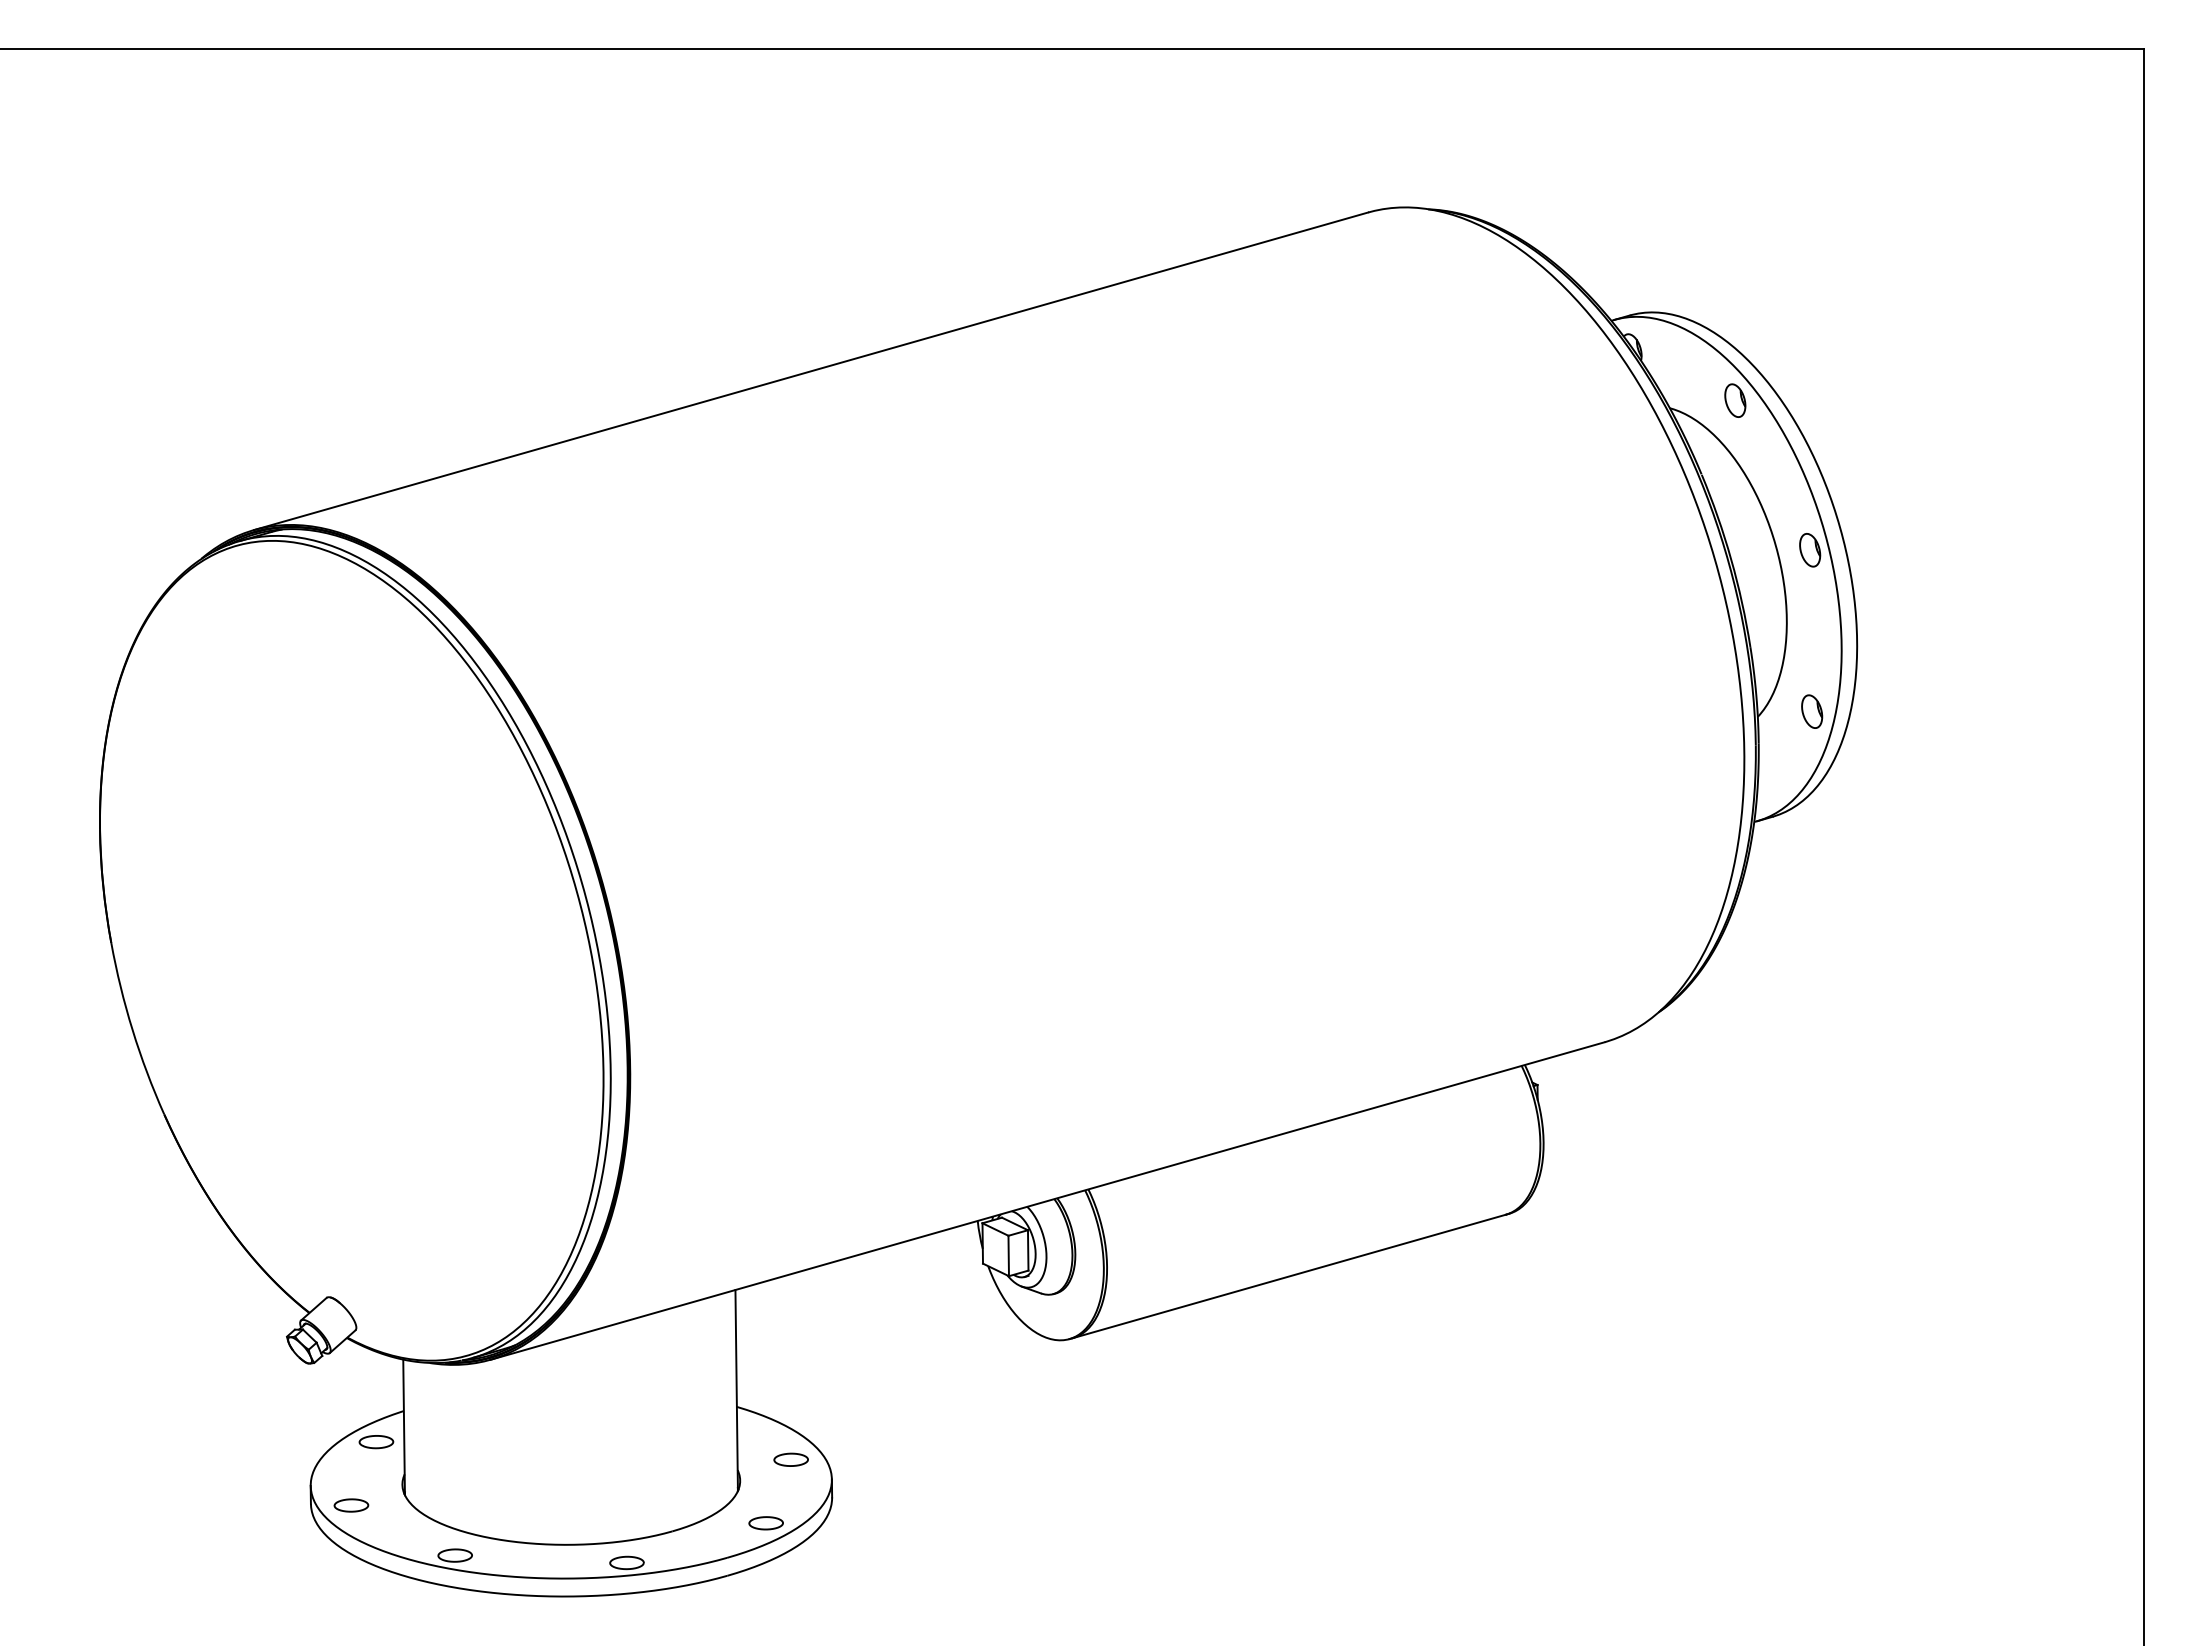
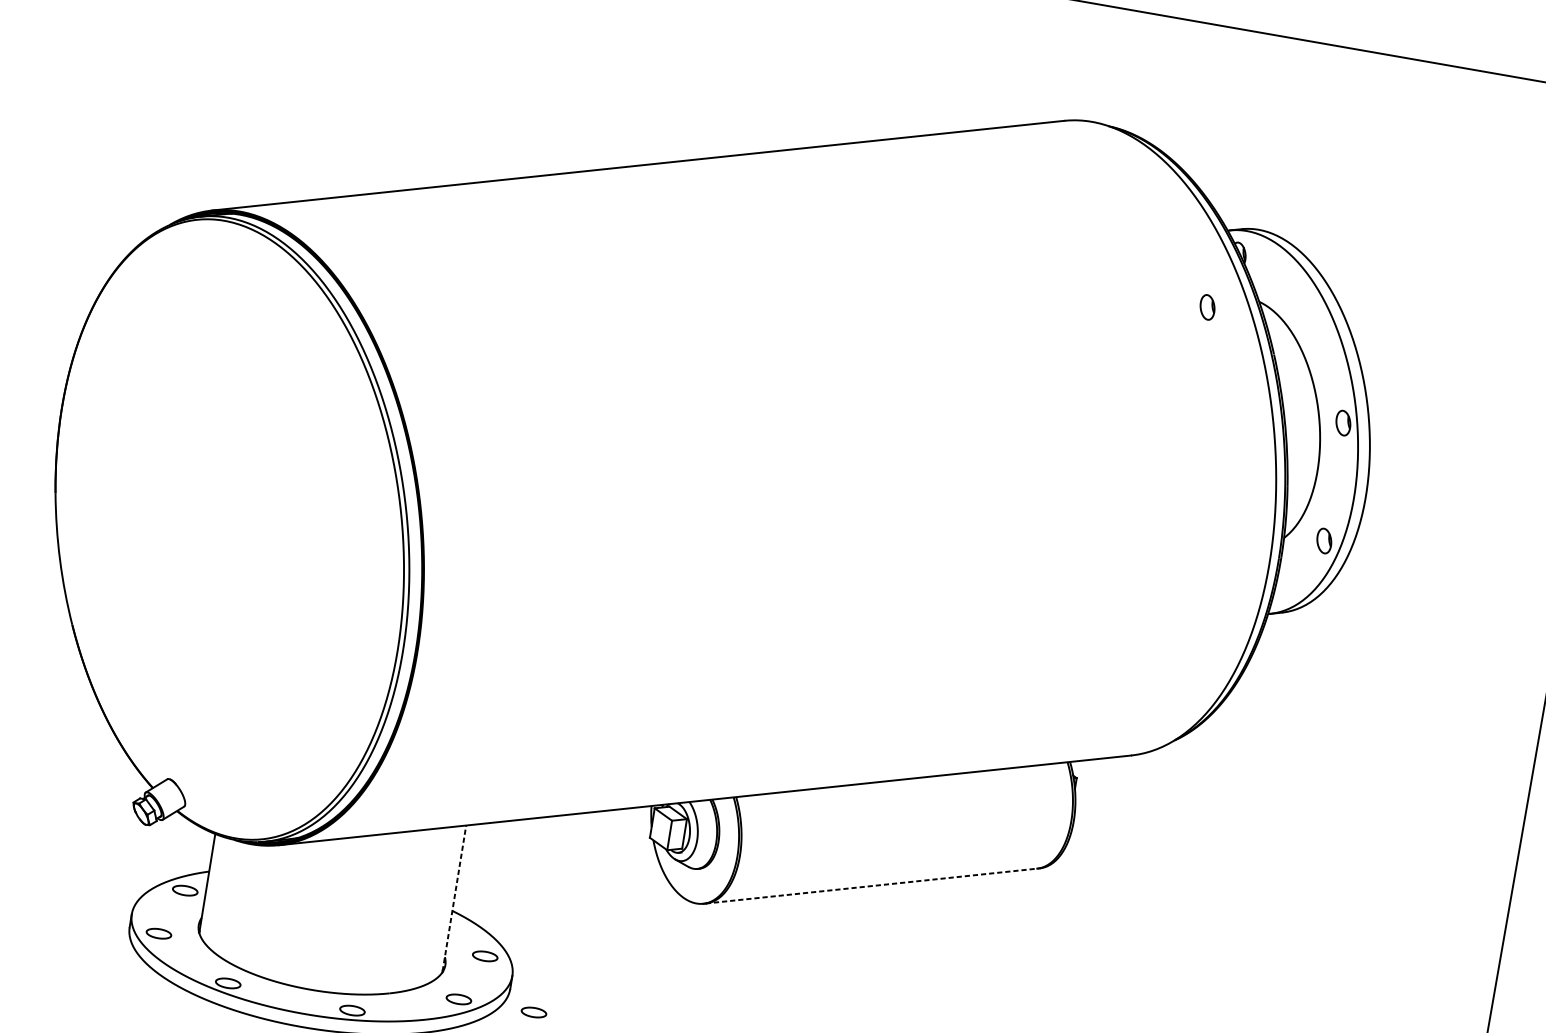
part: (1735, 400) -> (1207, 307), moved
line: (1289, 1276) -> (871, 886), solid -> dashed
line: (736, 1389) -> (454, 898), solid -> dashed
part: (868, 1523) -> (533, 1012), added

